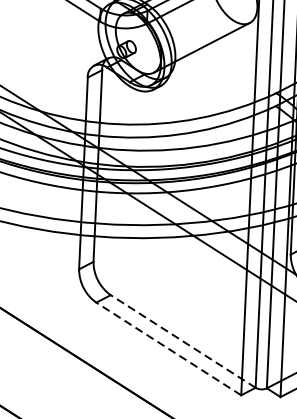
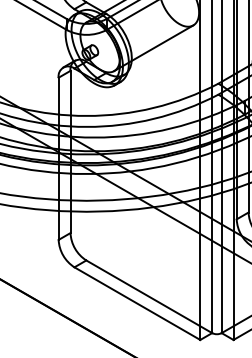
line: (183, 341) -> (149, 296), dashed -> solid
line: (168, 348) -> (137, 303), dashed -> solid

